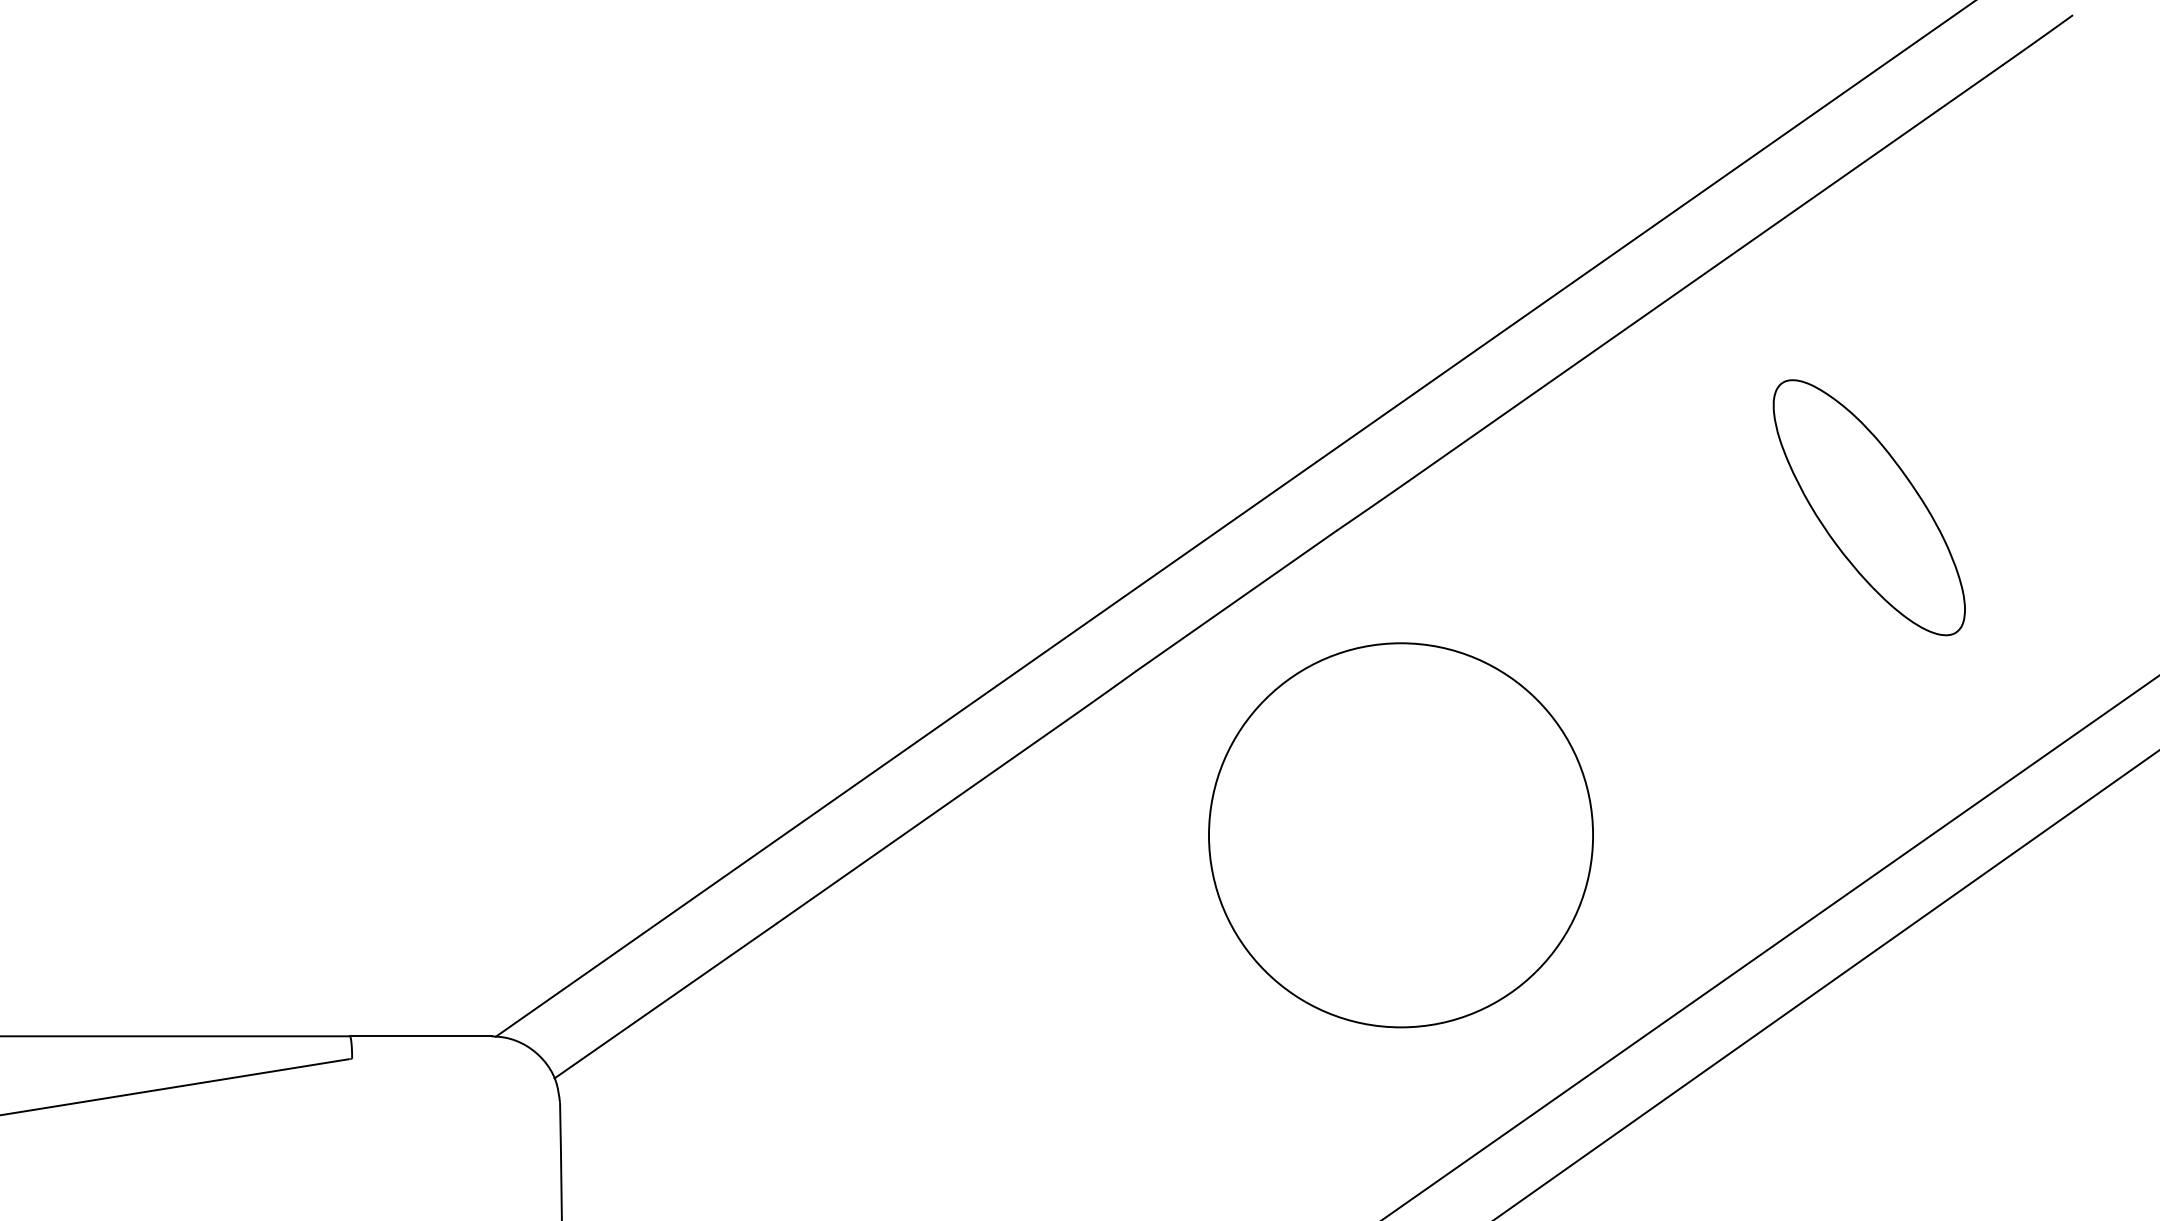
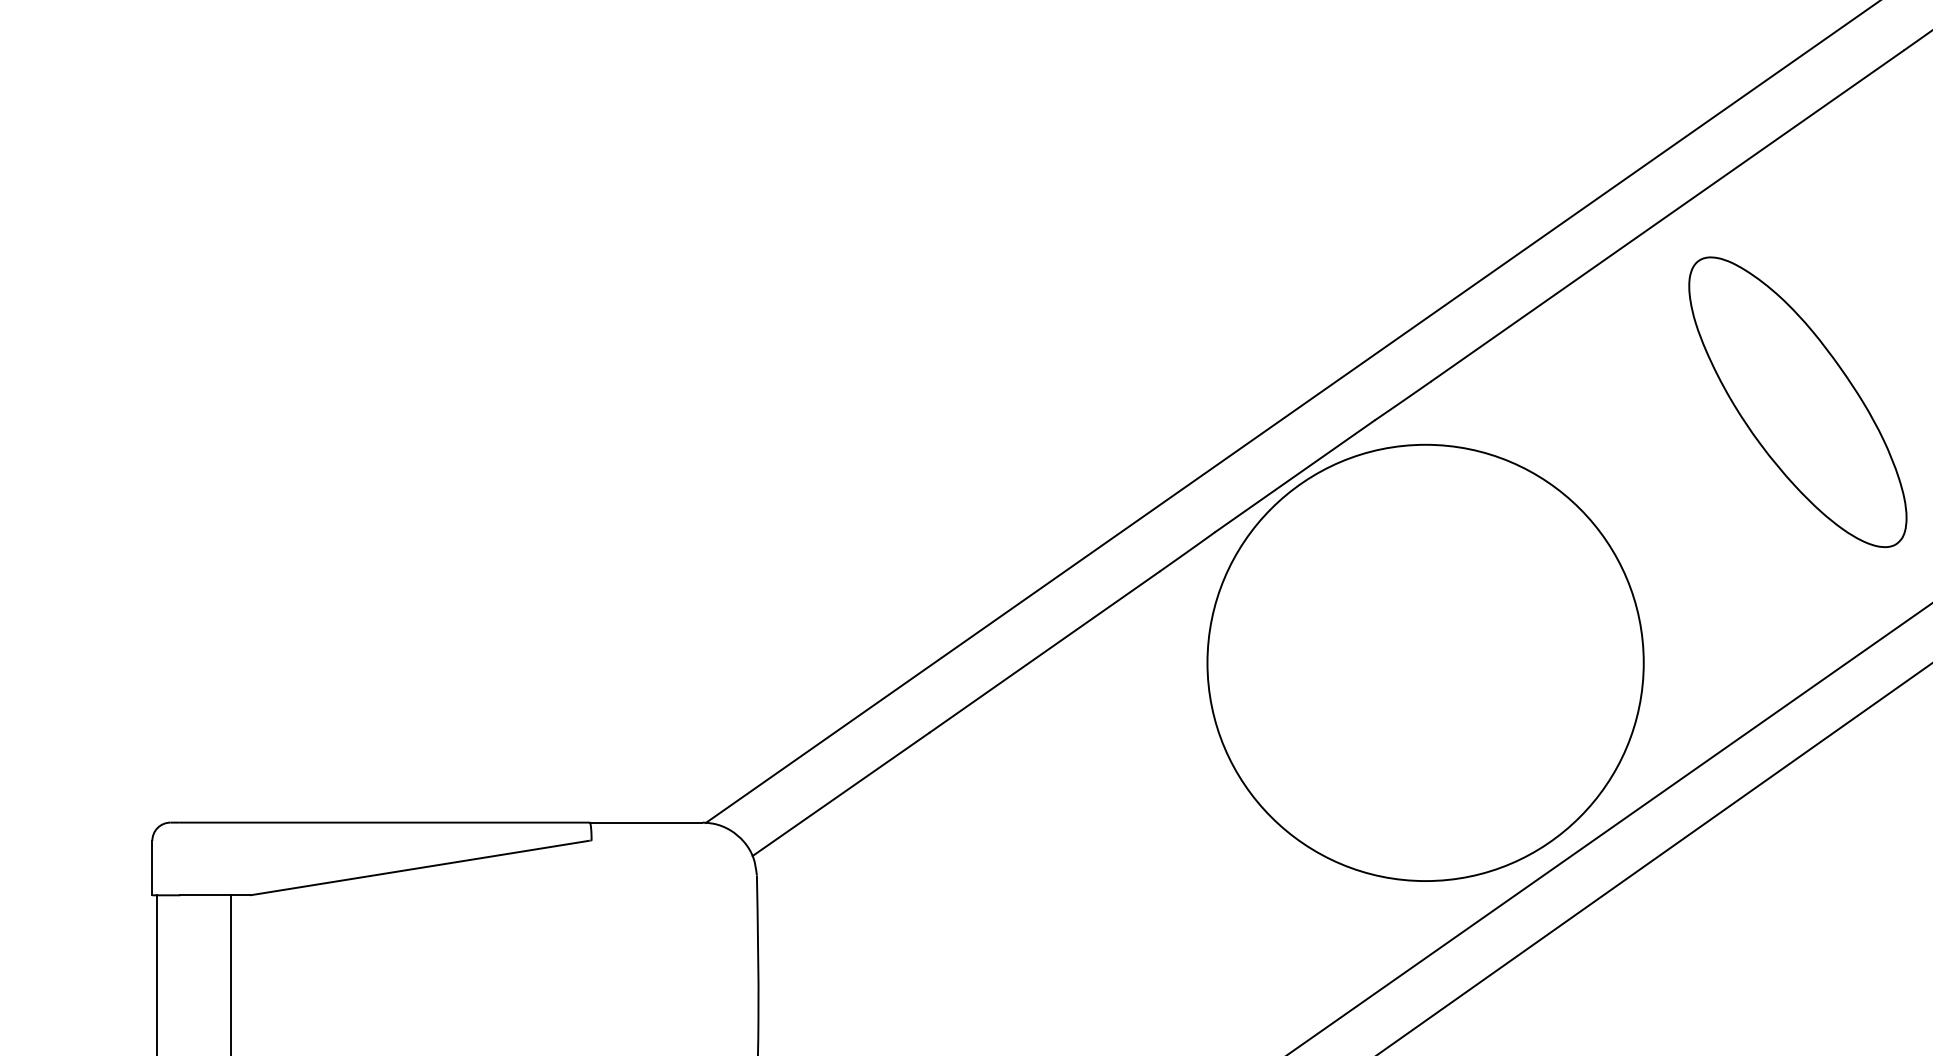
part: (1868, 507) -> (1797, 402), size x1.43
circle: (1400, 834) -> (1425, 662), size x1.43

